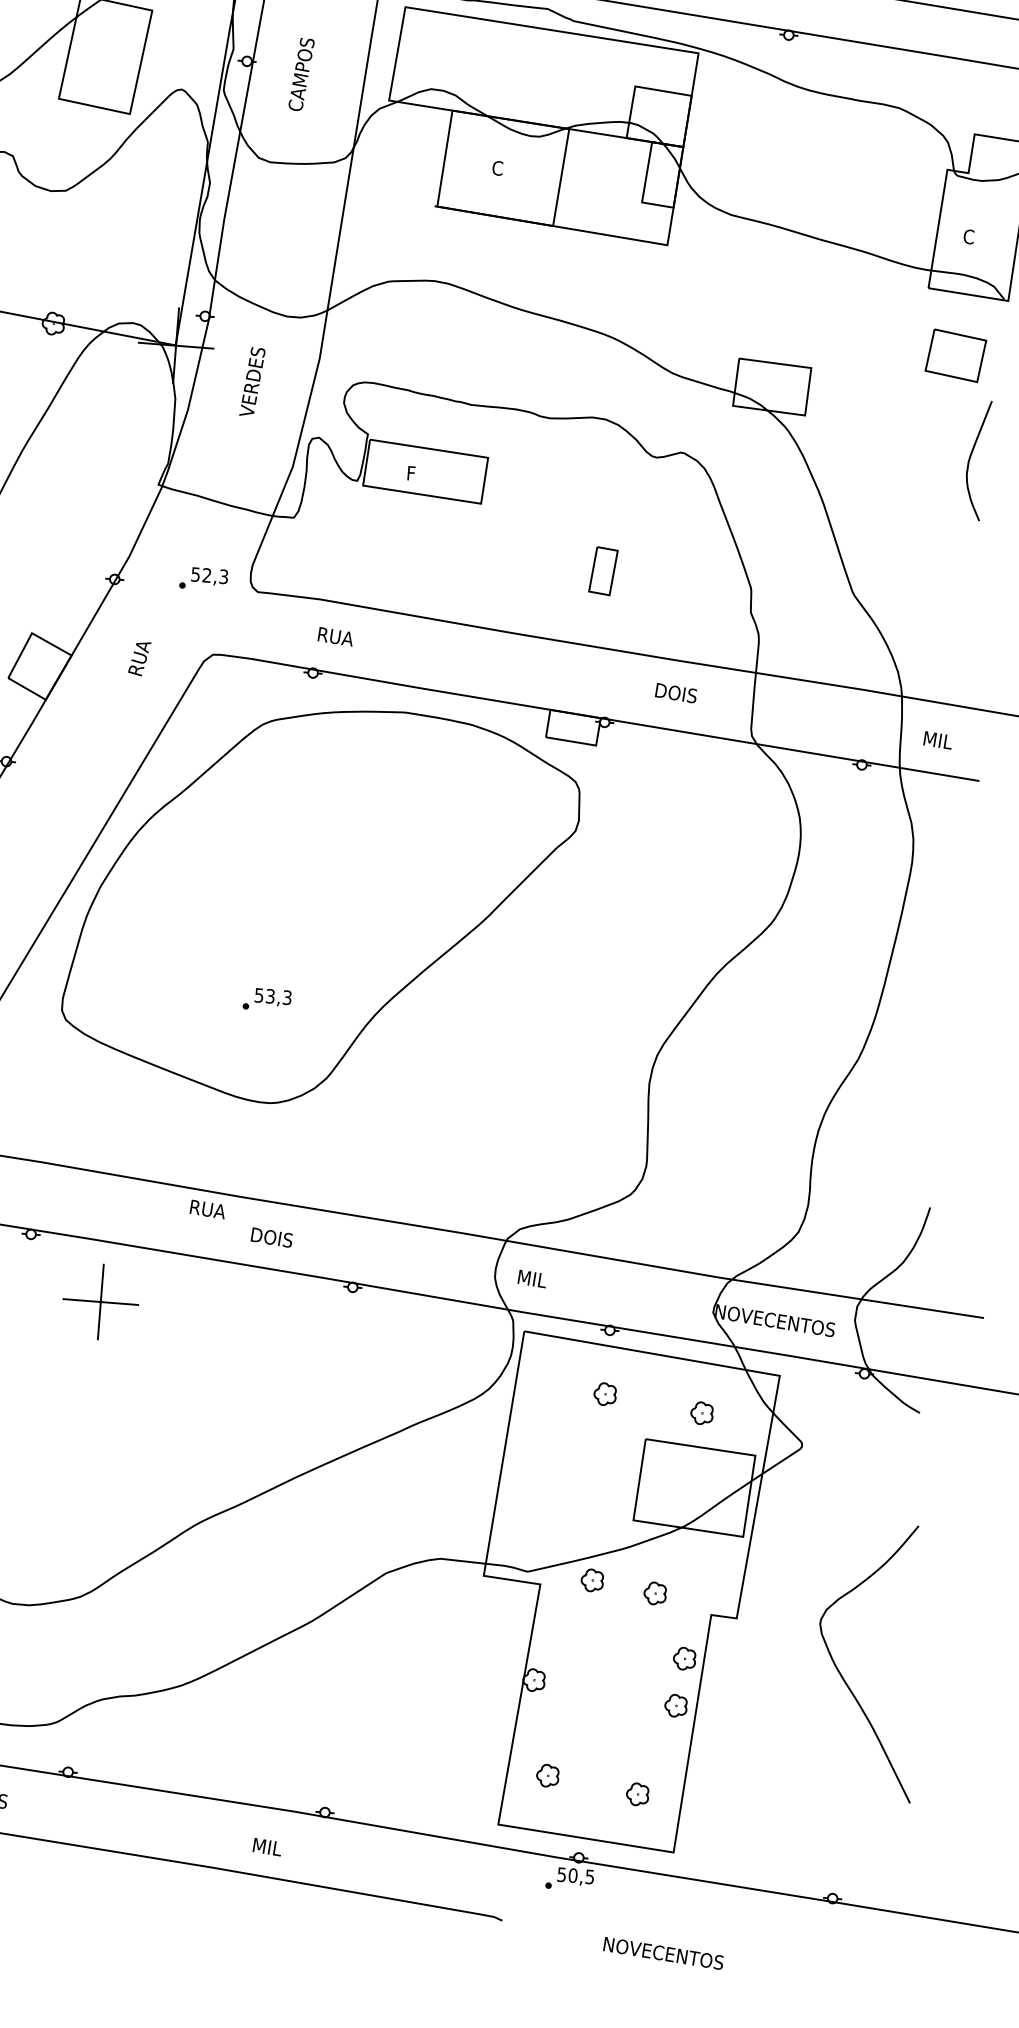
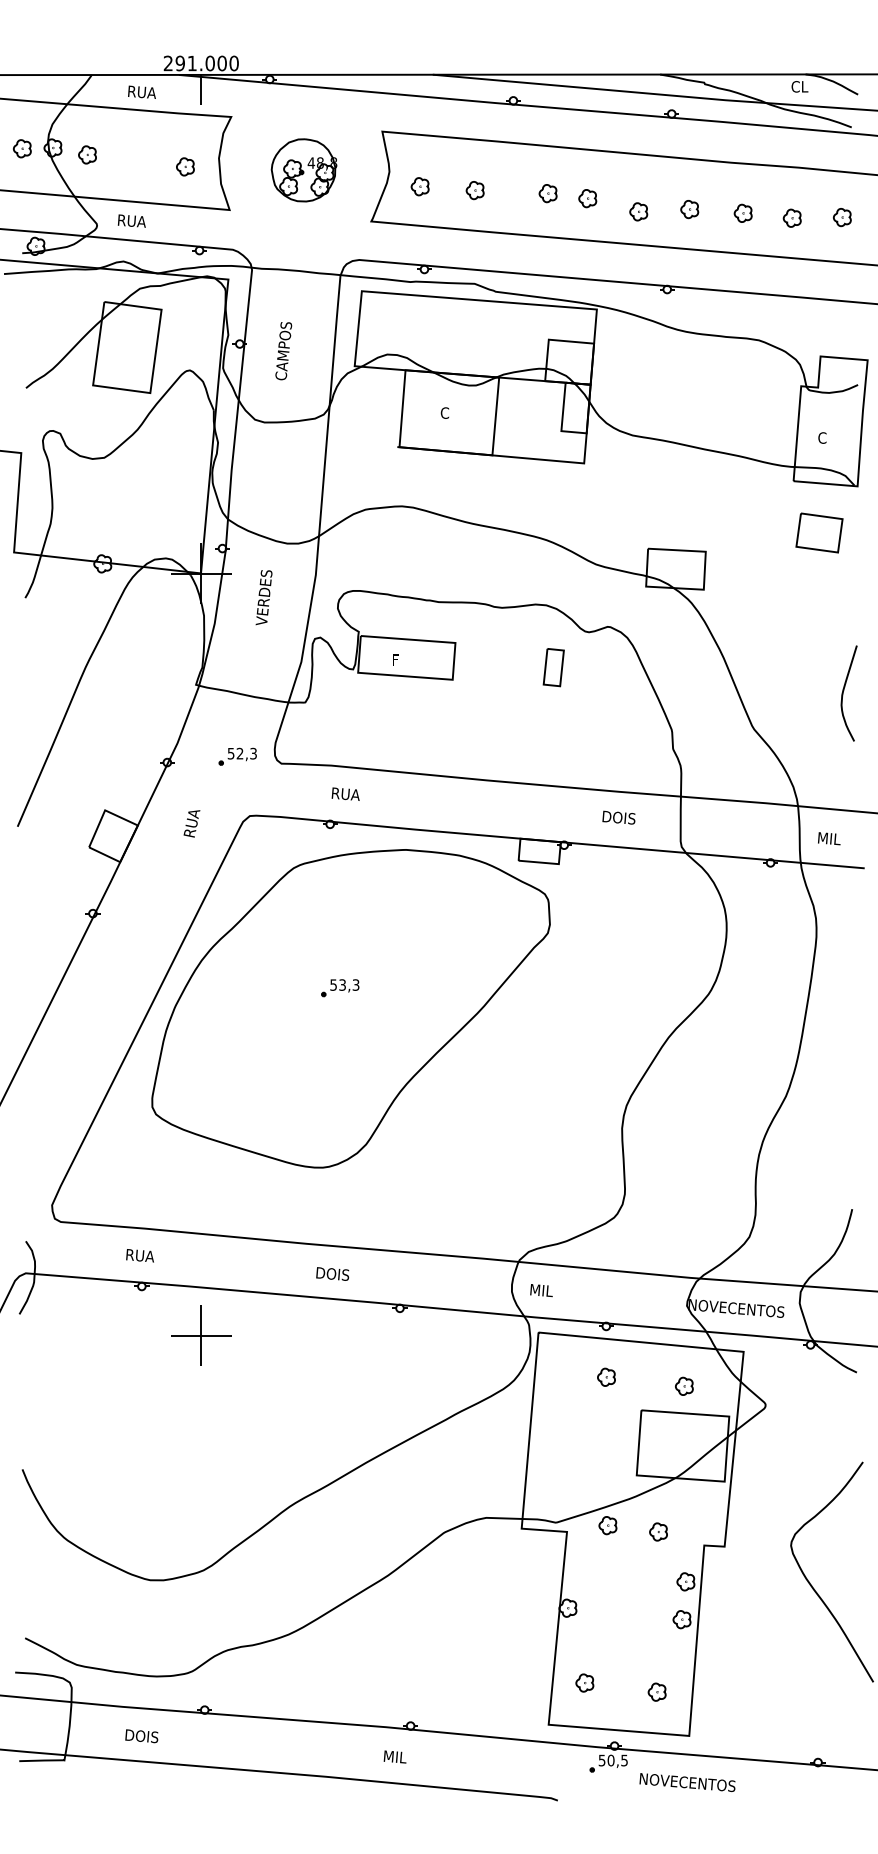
curve: (971, 456) -> (844, 690), moved
part: (603, 571) -> (553, 667), moved
part: (267, 1000) -> (340, 988), moved
text: (206, 1209) -> (139, 1255), moved
text: (266, 1846) -> (394, 1756), moved
text: (663, 1953) -> (687, 1782), moved

